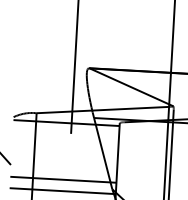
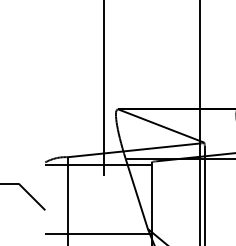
line: (63, 180) -> (98, 222), removed

